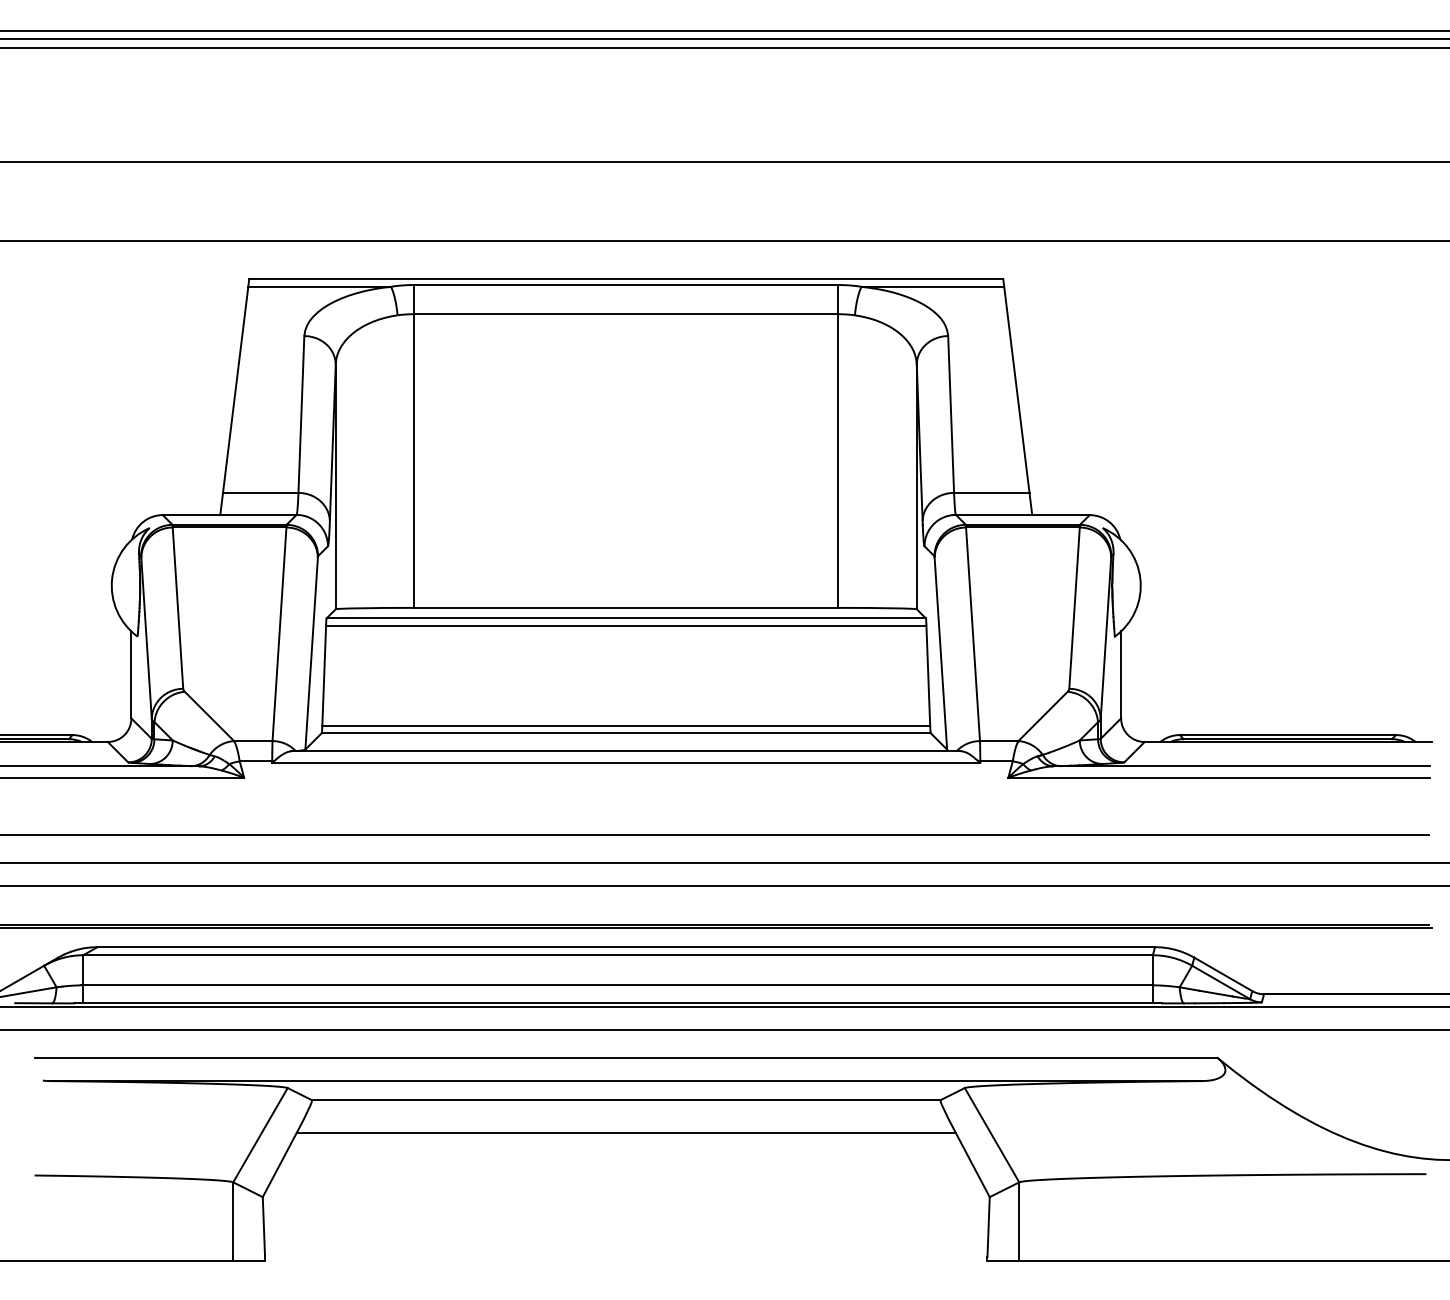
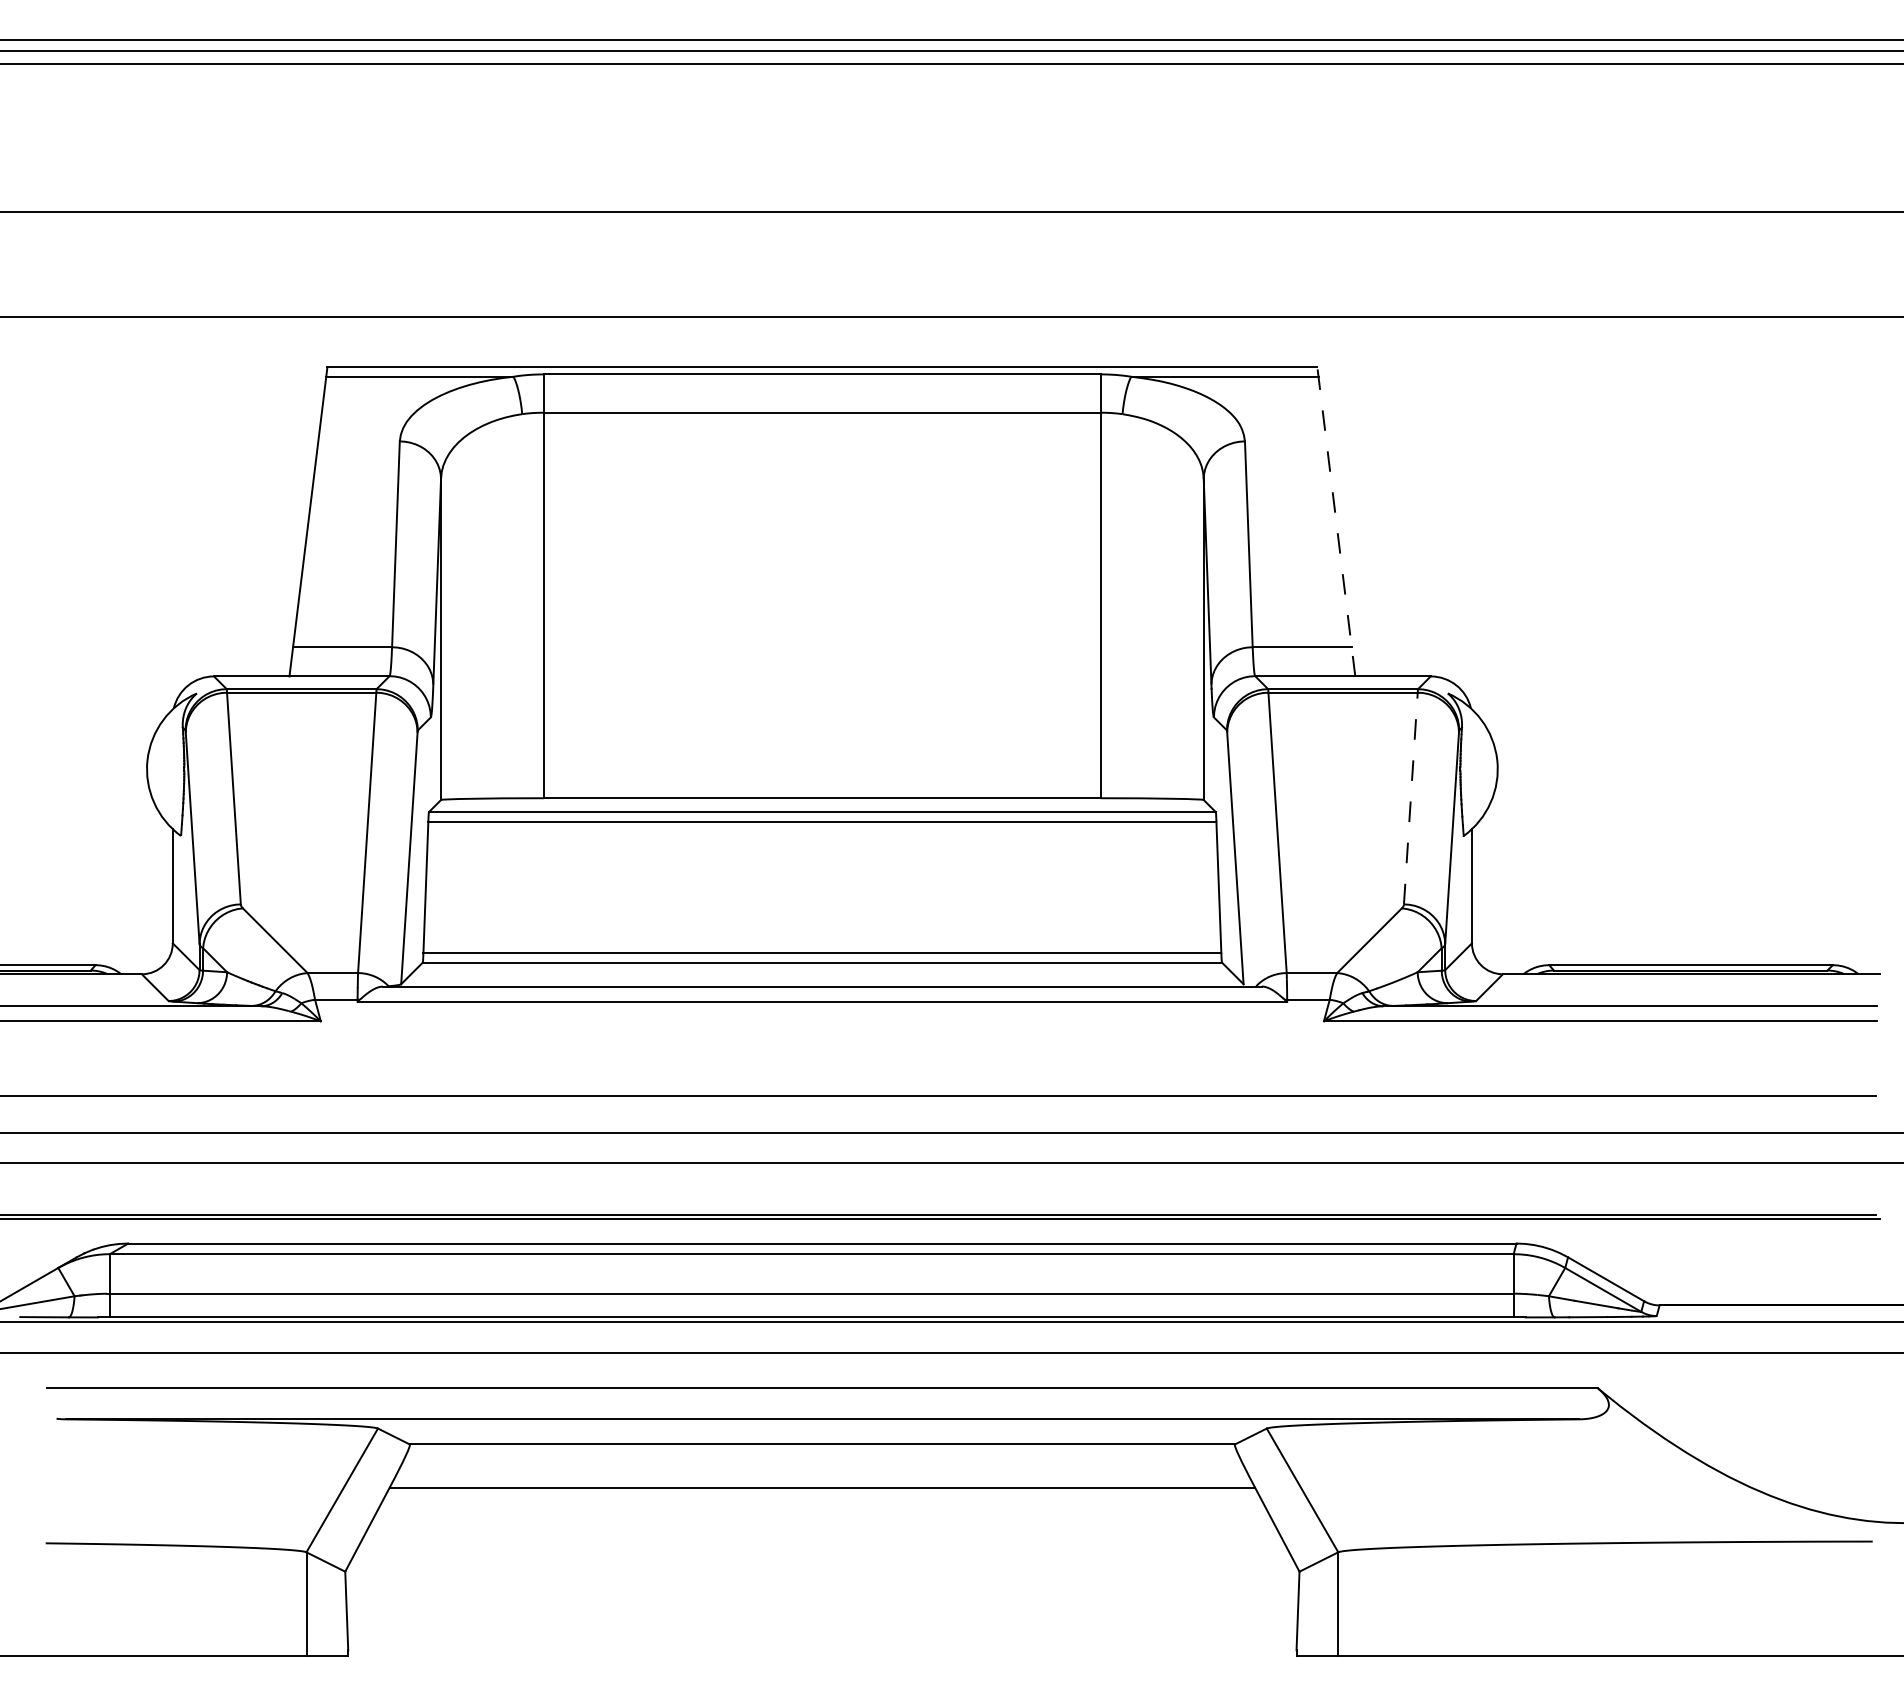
line: (1017, 397) -> (1336, 521), solid -> dashed
line: (1074, 608) -> (1410, 798), solid -> dashed

